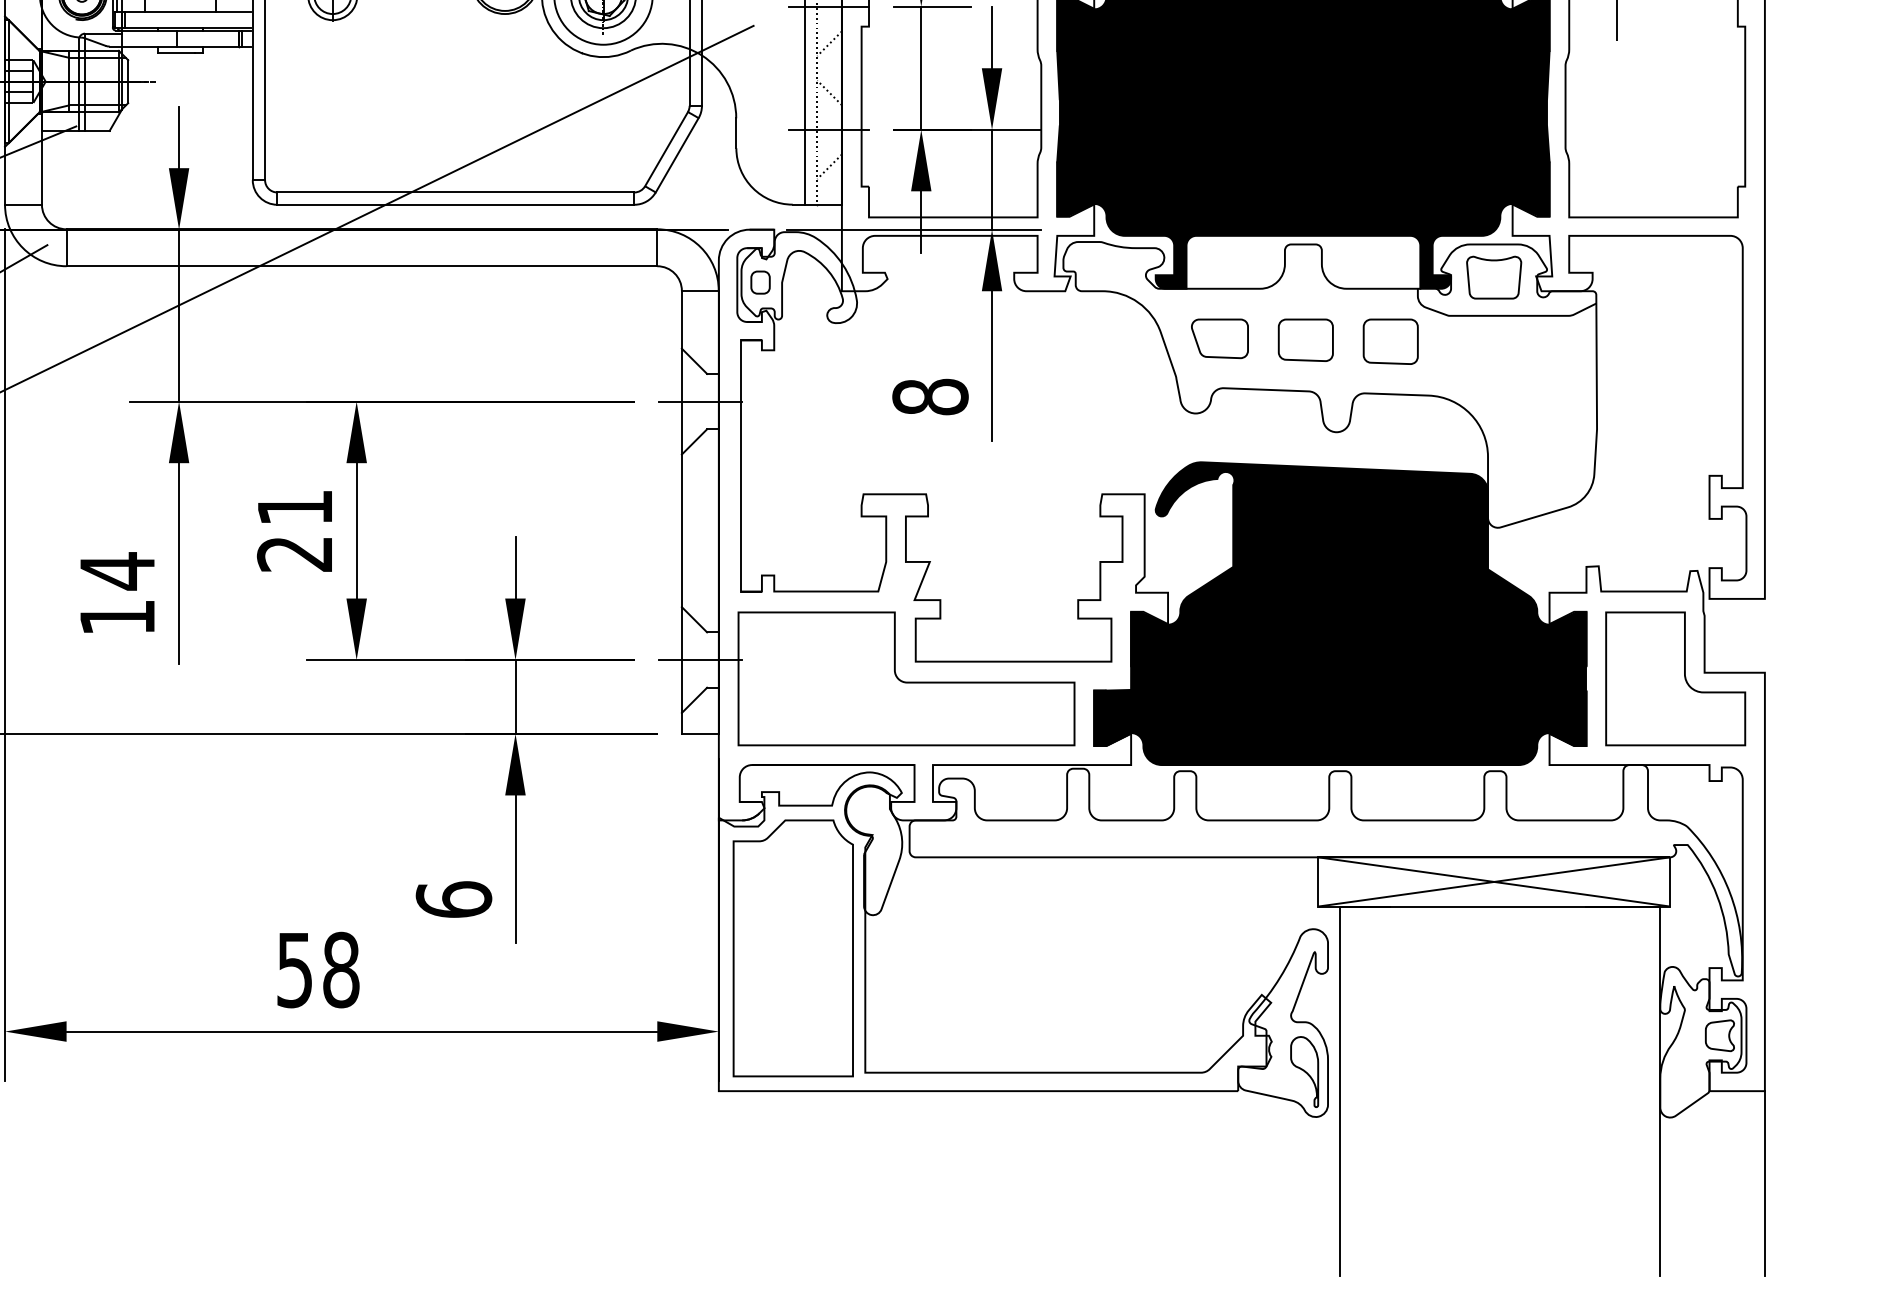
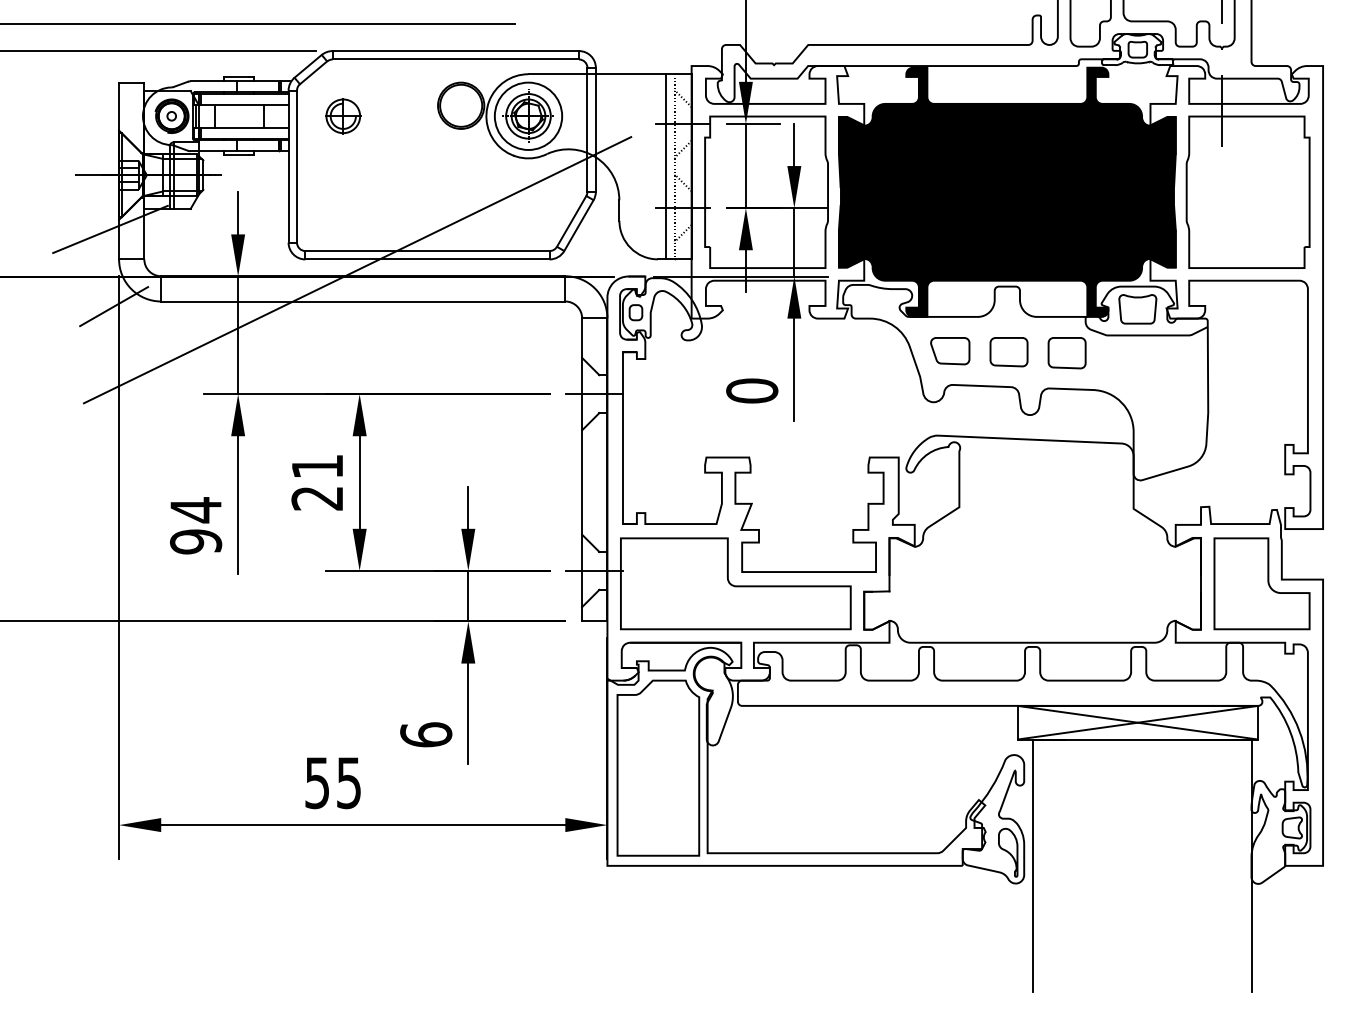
text: (930, 396) -> (752, 390), 8 -> 0
fill: (1340, 612) -> (1032, 538), removed
text: (118, 617) -> (196, 541), 14 -> 94
text: (340, 969) -> (348, 782), 58 -> 55
line: (1765, 1182) -> (1323, 928), removed

